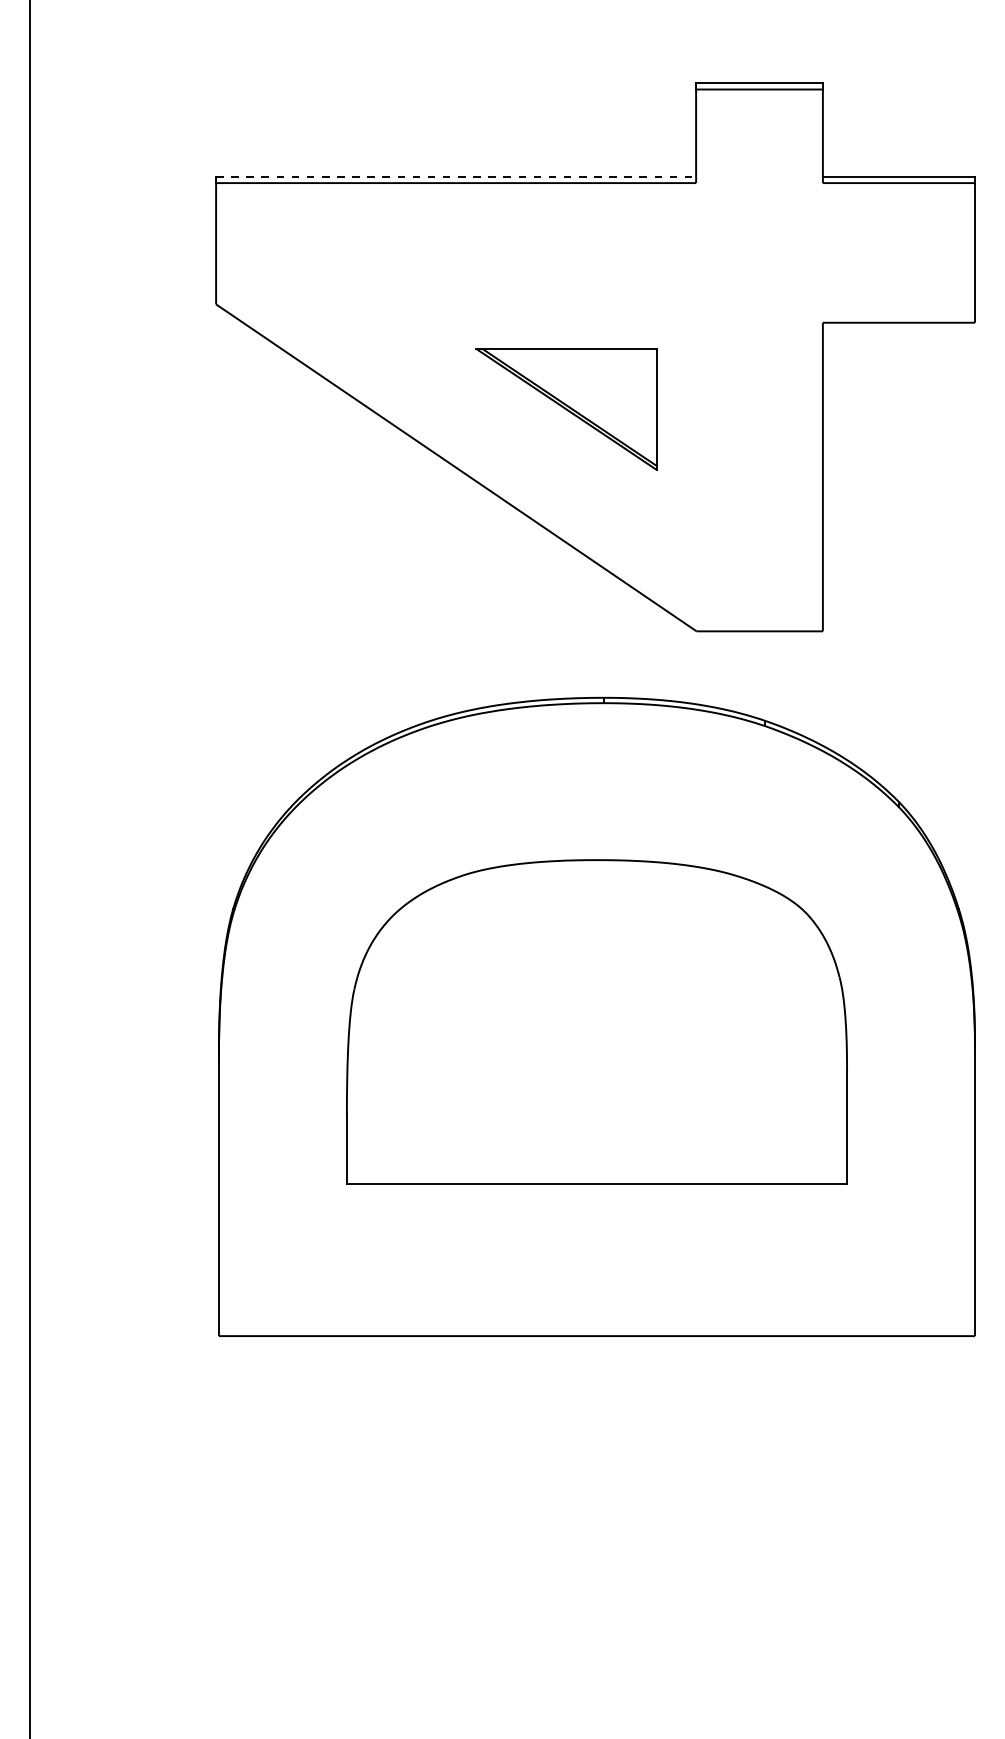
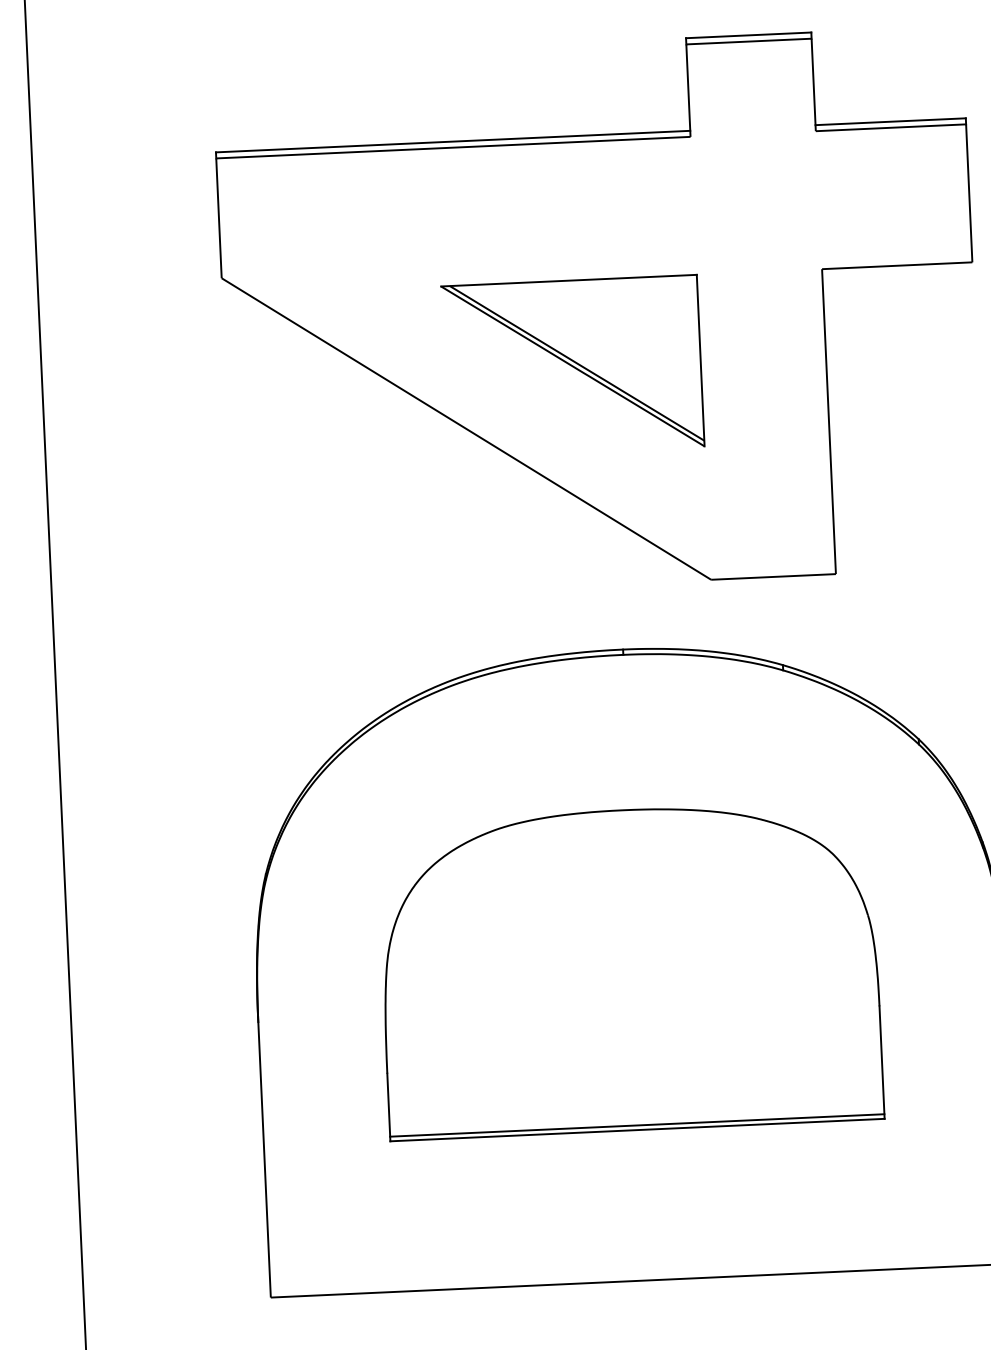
line: (456, 176) -> (453, 141), dashed -> solid
part: (566, 409) -> (572, 366), size x1.43
line: (596, 1179) -> (636, 1125), added

